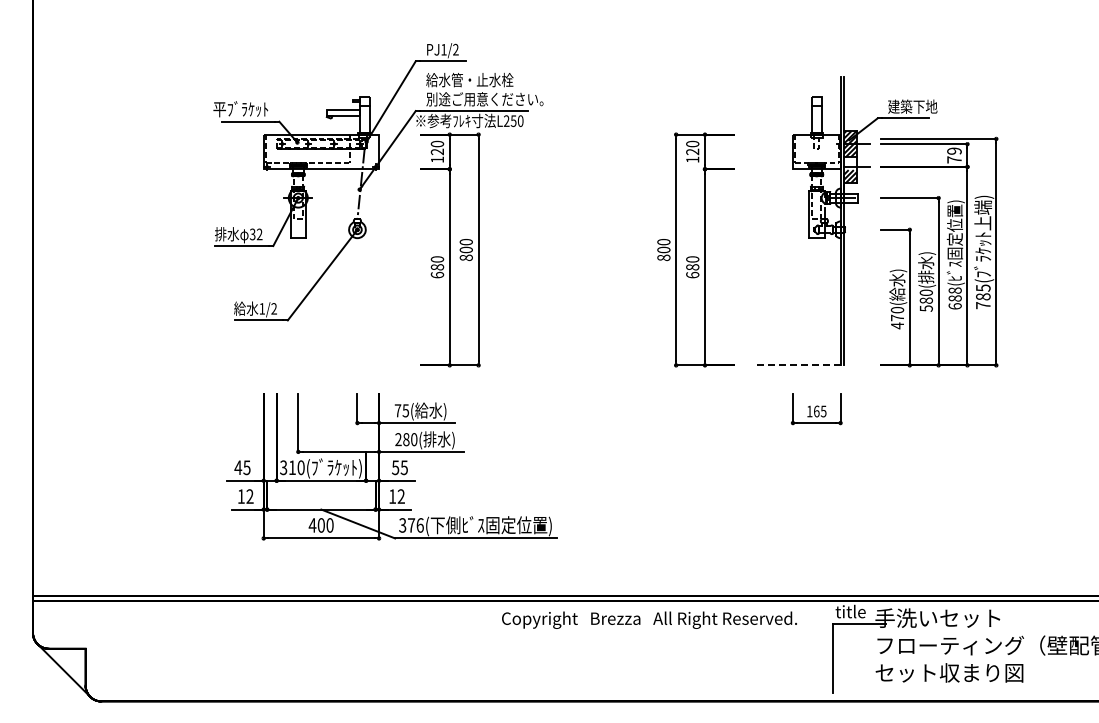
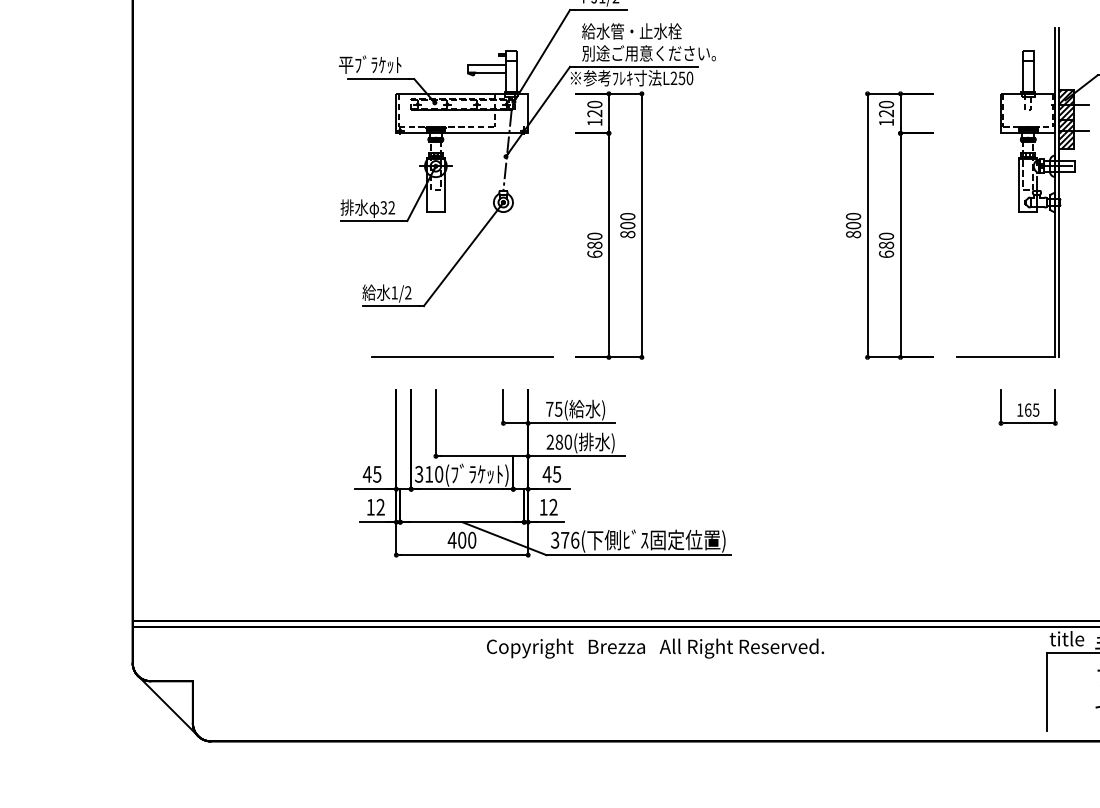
hatch: (850, 163) -> (1066, 126), added
line: (321, 365) -> (462, 357), added
line: (796, 365) -> (1005, 357), dashed -> solid
text: (395, 467) -> (546, 474), 55 -> 45
text: (649, 619) -> (655, 647), moved

